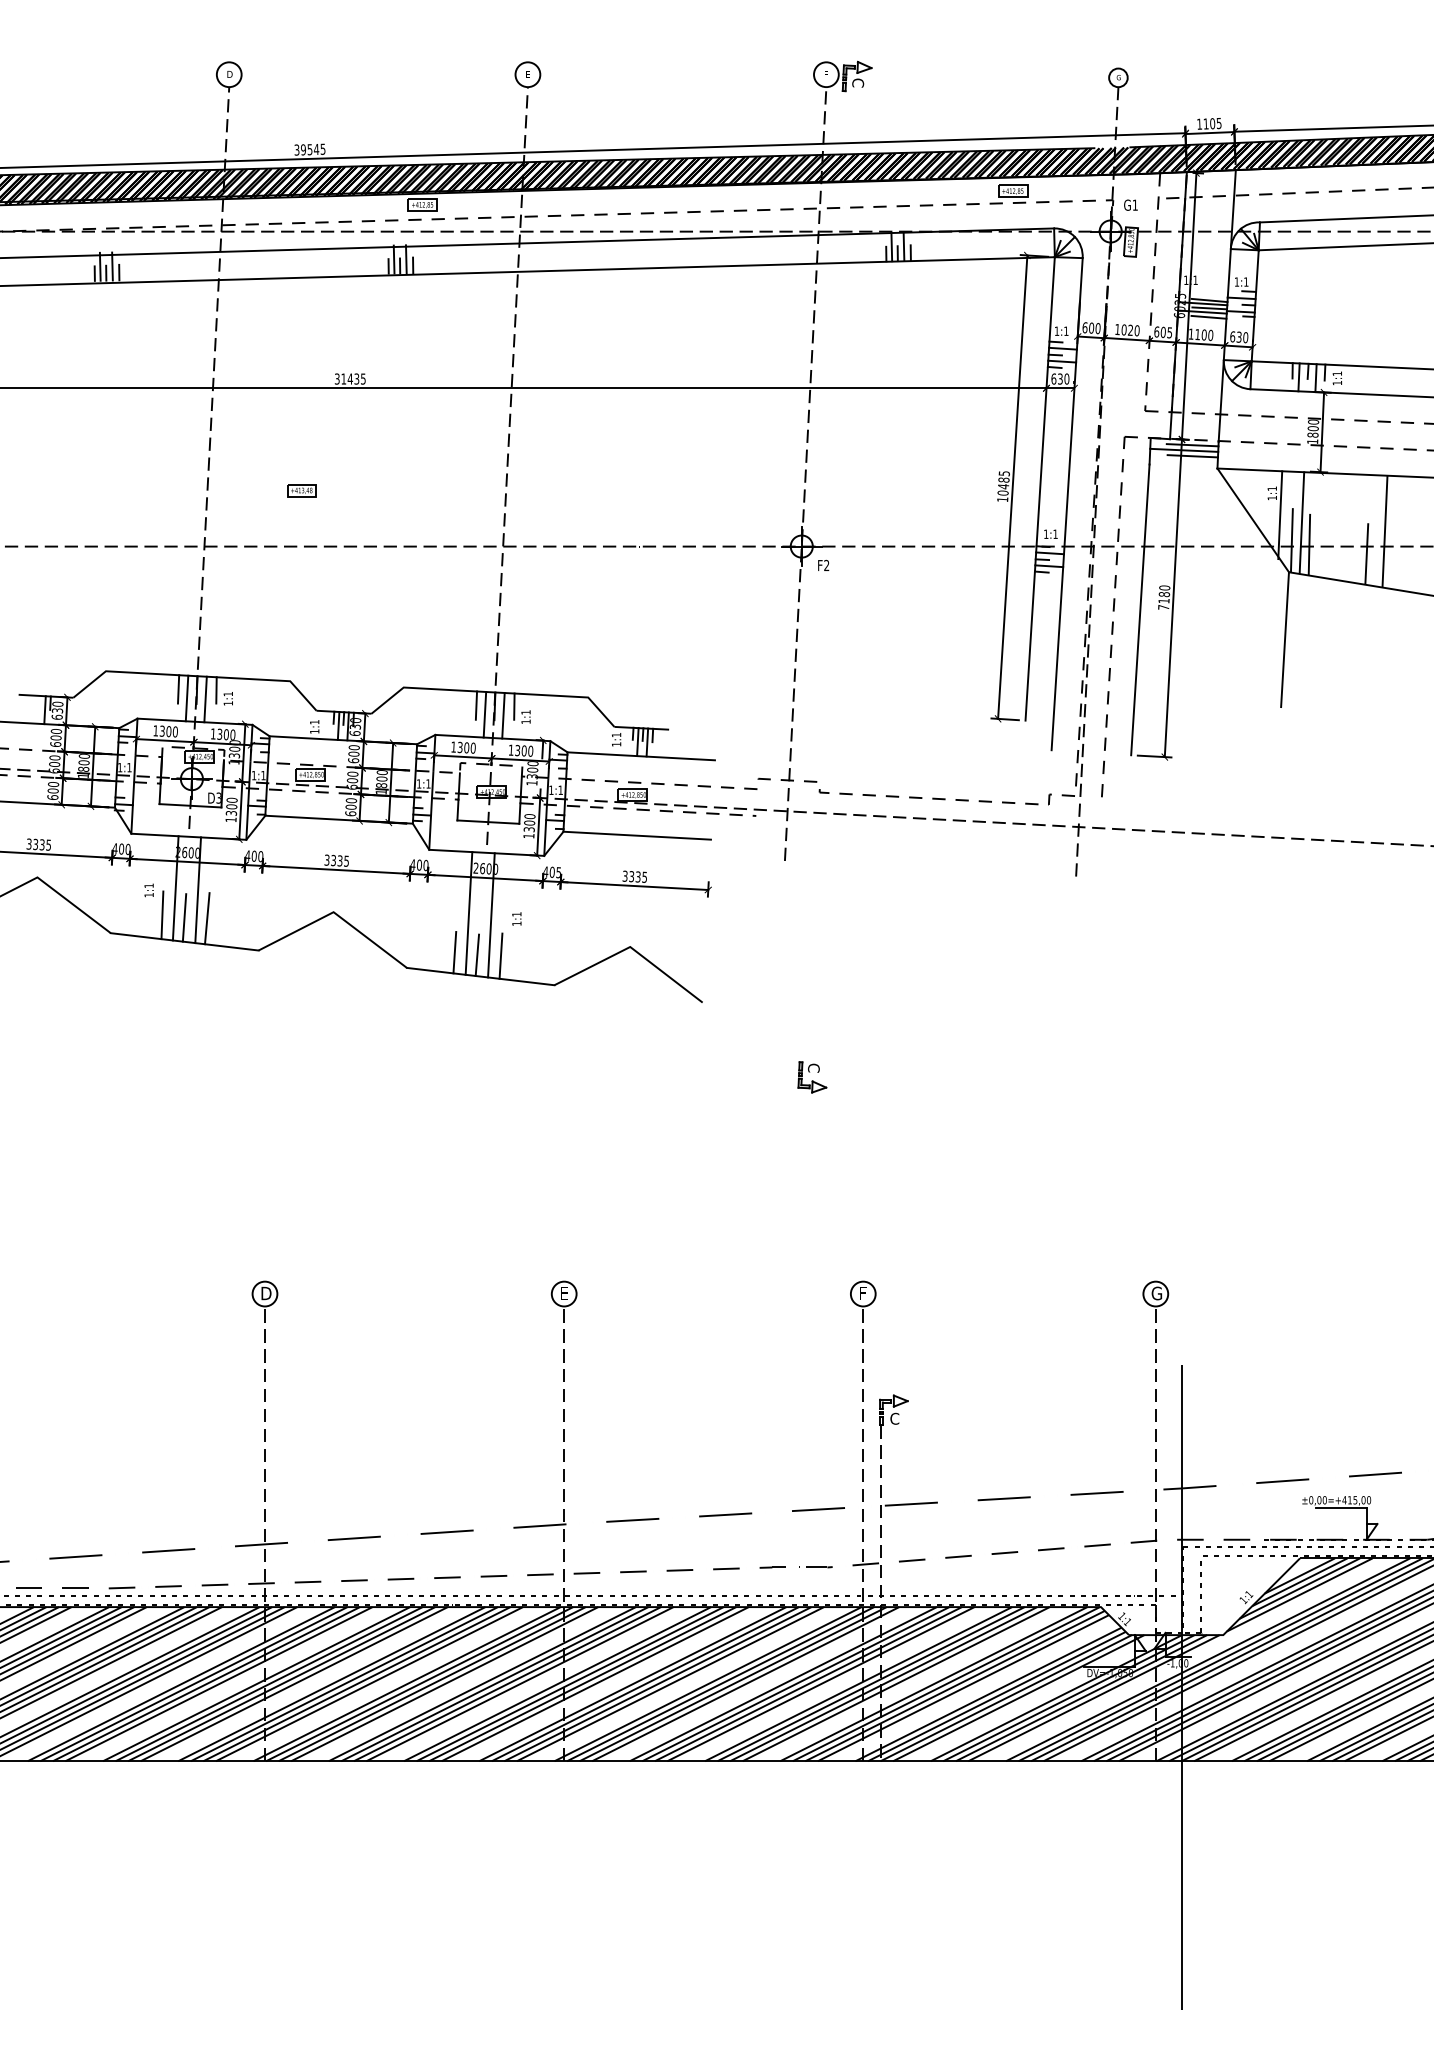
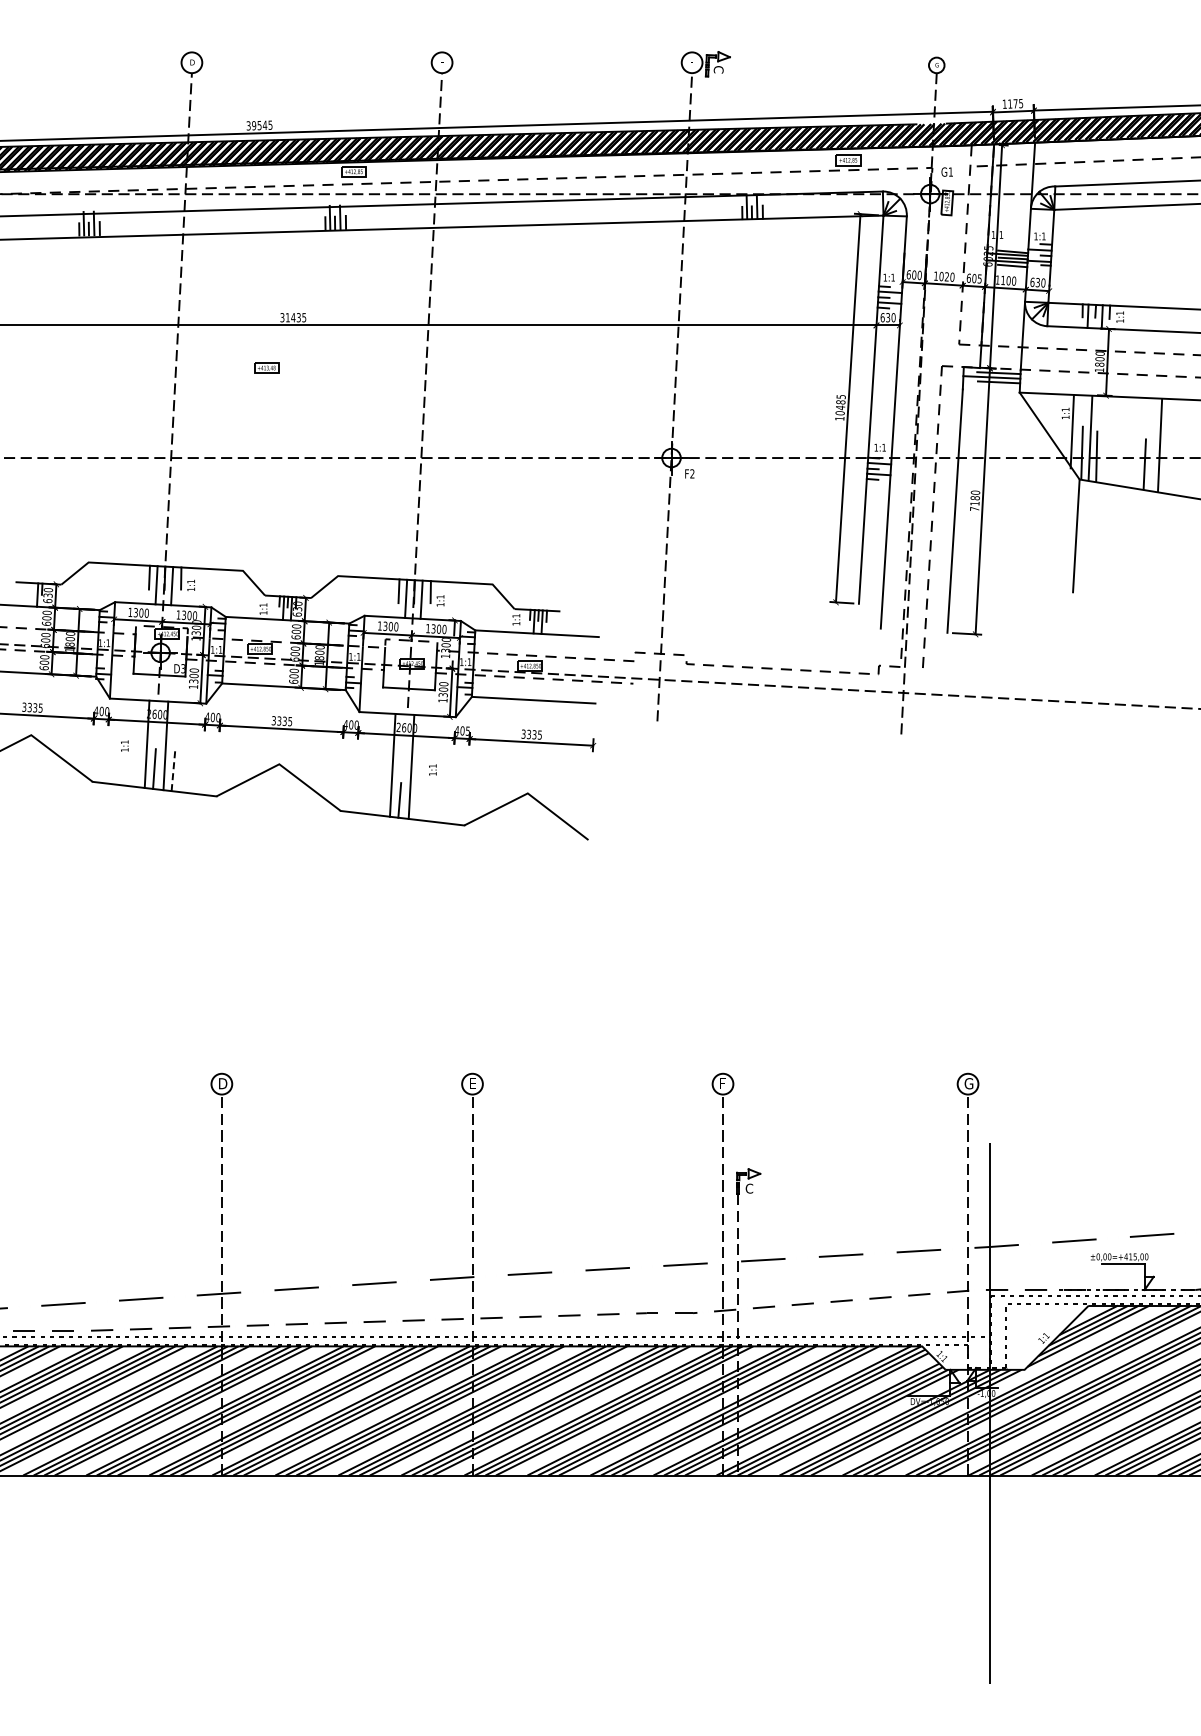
text: (1212, 123) -> (1015, 103), 1105 -> 1175
part: (301, 489) -> (266, 367), moved
line: (161, 914) -> (135, 766), removed
line: (207, 918) -> (173, 769), solid -> dashed
line: (454, 951) -> (380, 797), removed
line: (500, 956) -> (419, 801), removed
part: (811, 1077) -> (679, 902), removed

